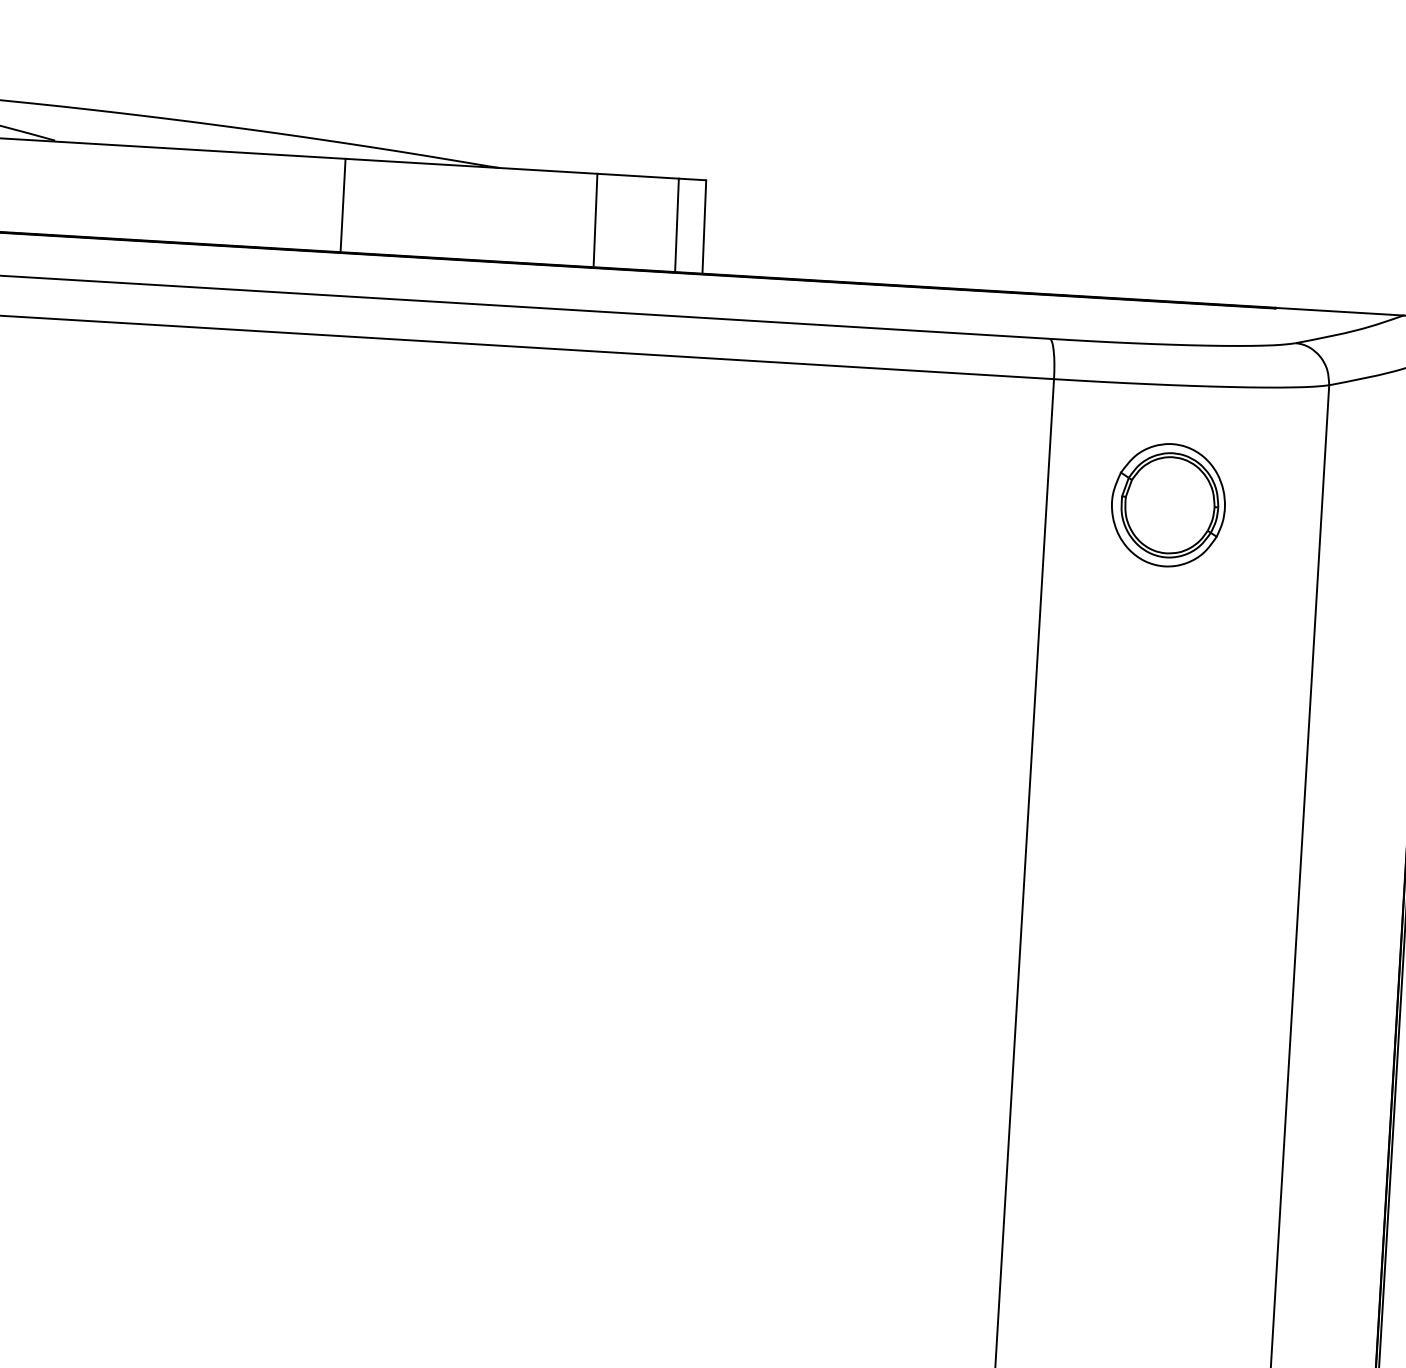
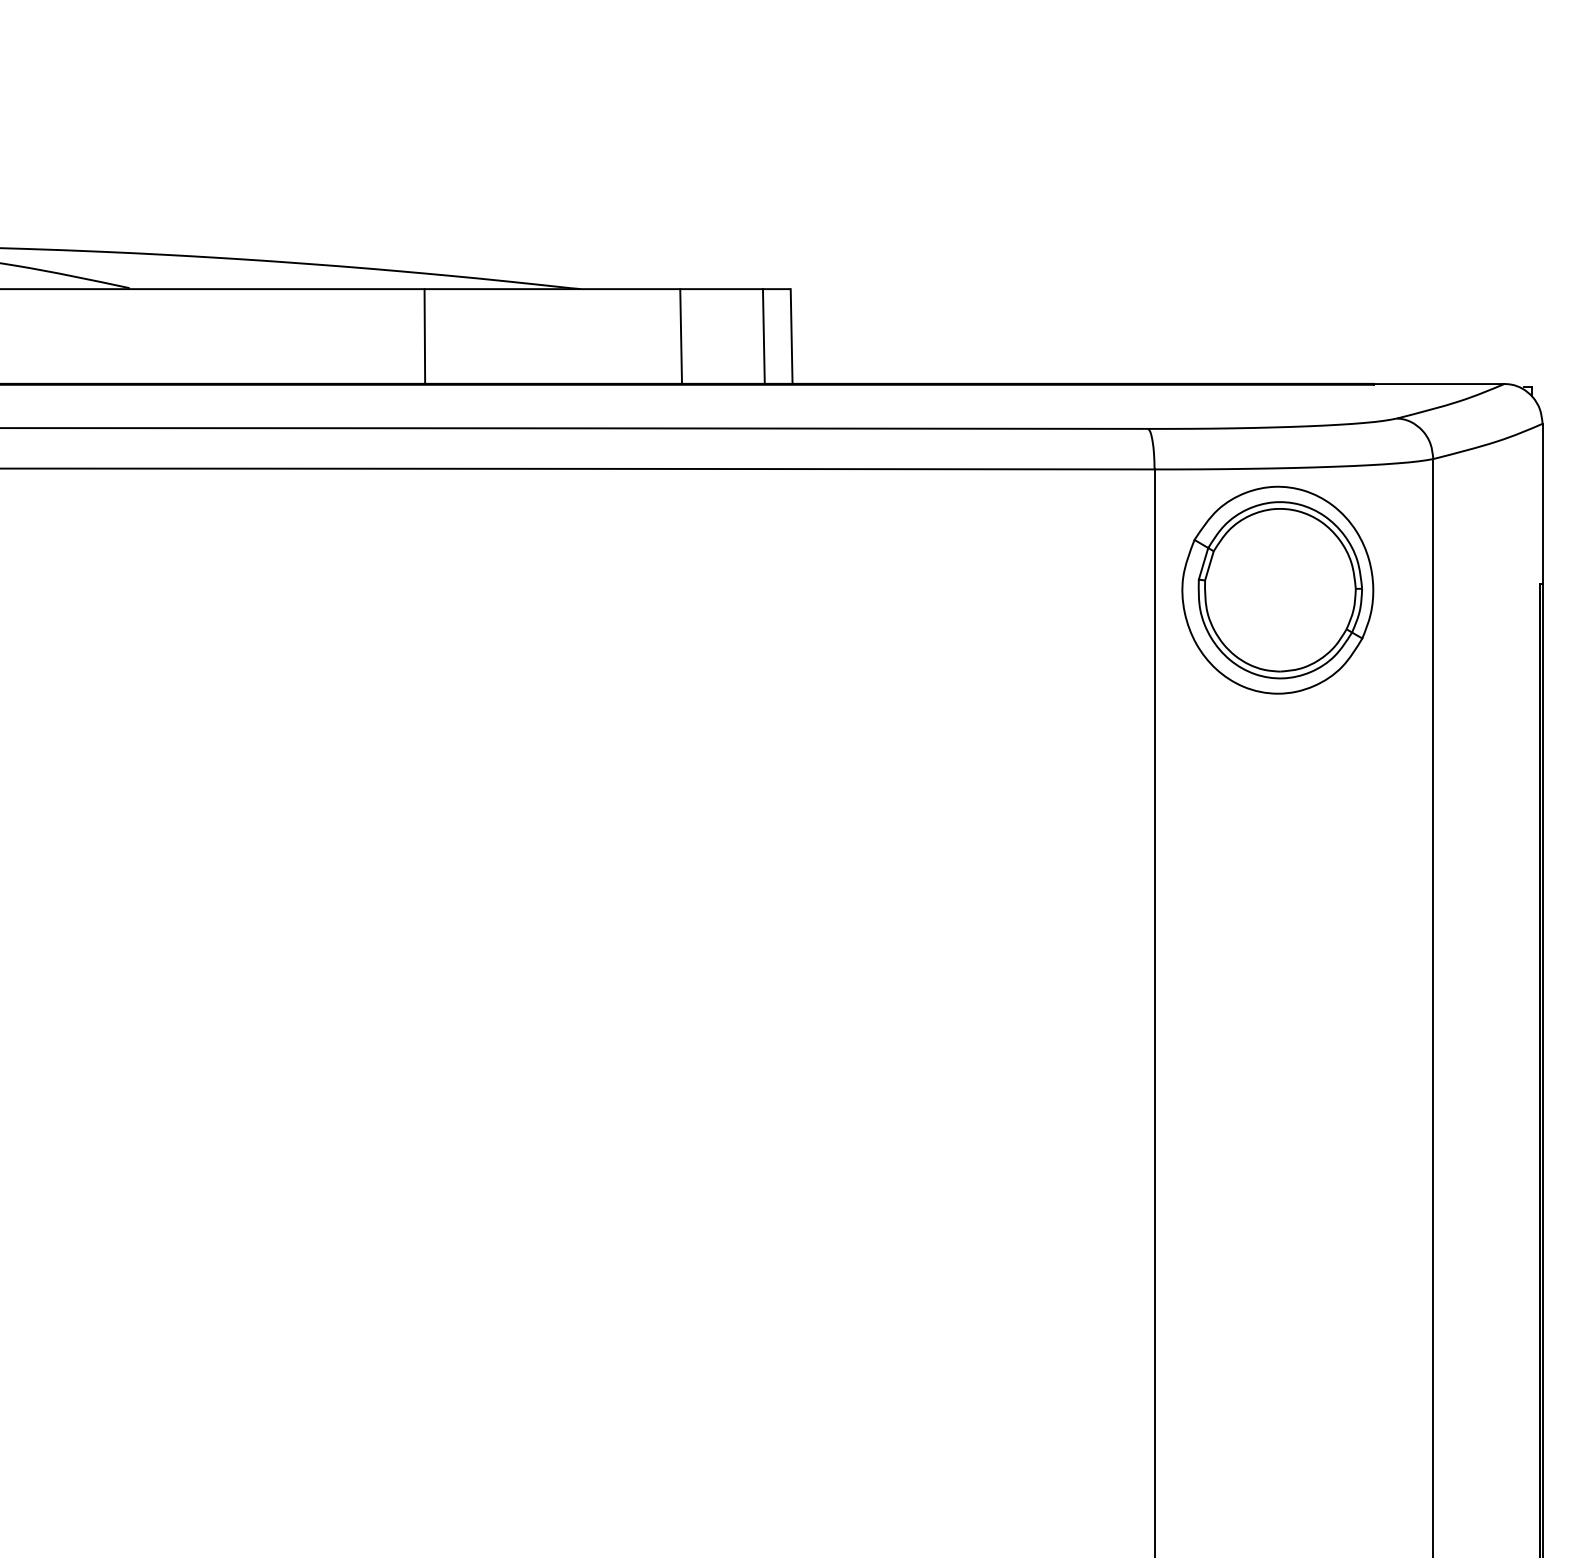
part: (1168, 504) -> (1277, 589), size x1.67

